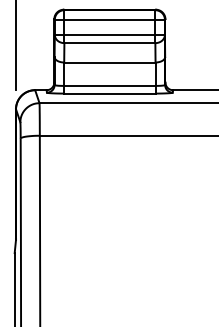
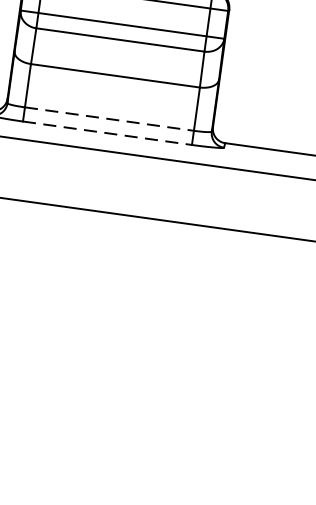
line: (109, 85) -> (108, 118), solid -> dashed
line: (109, 93) -> (106, 132), solid -> dashed

